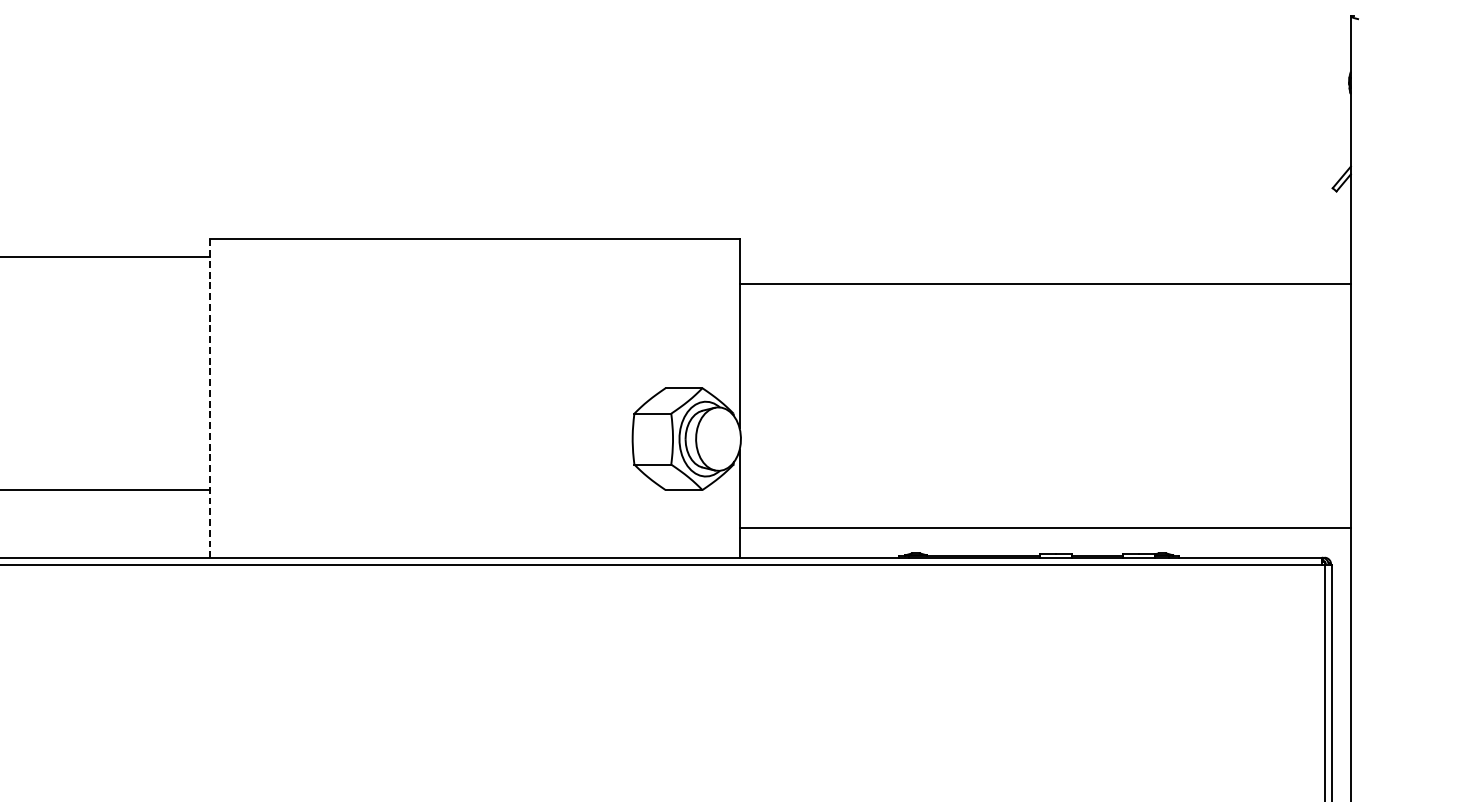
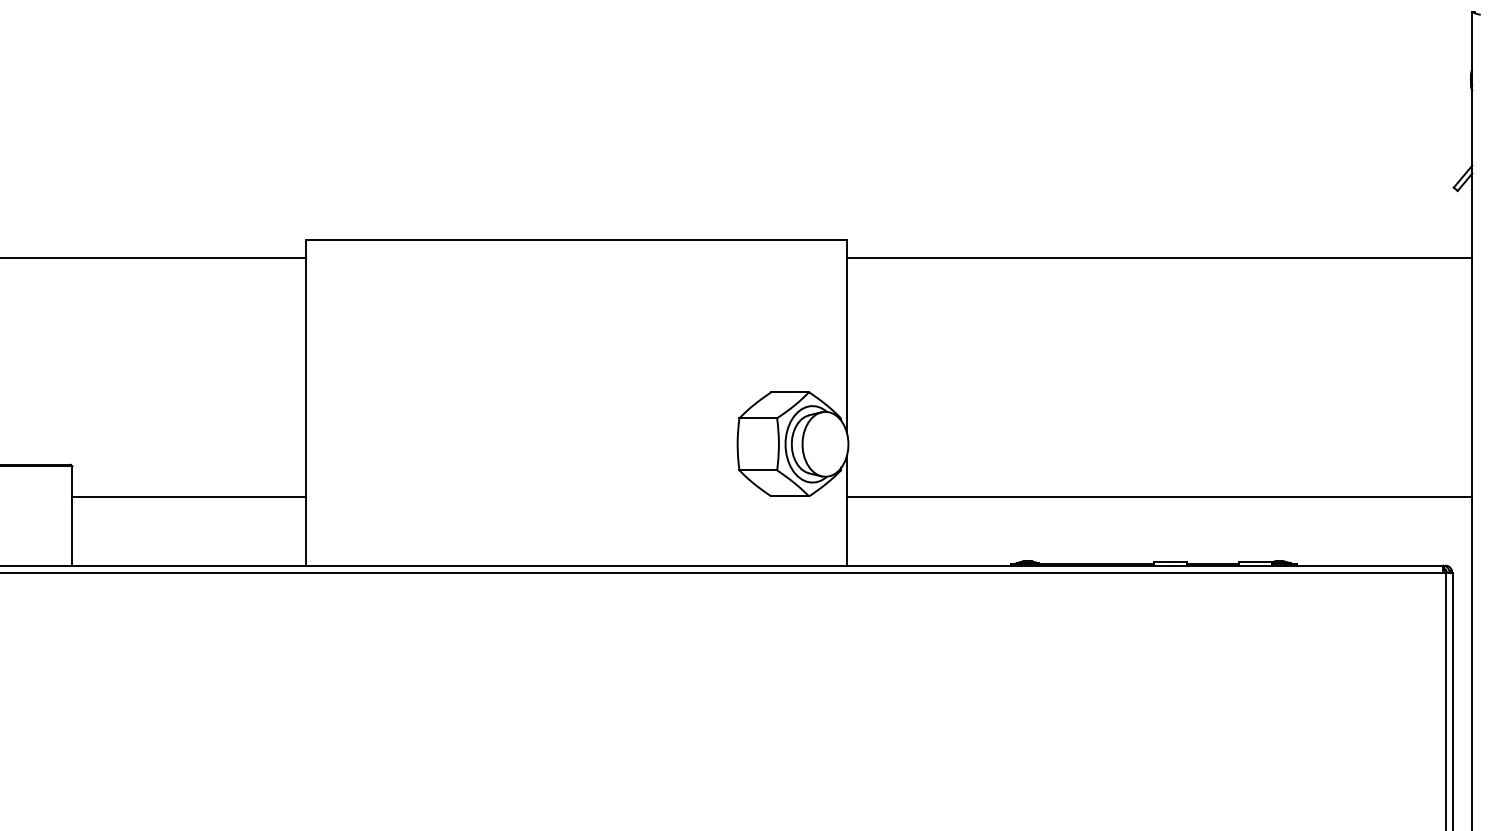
line: (1045, 283) -> (1159, 258), moved
line: (210, 398) -> (305, 402), dashed -> solid
line: (1045, 527) -> (1159, 496), moved

